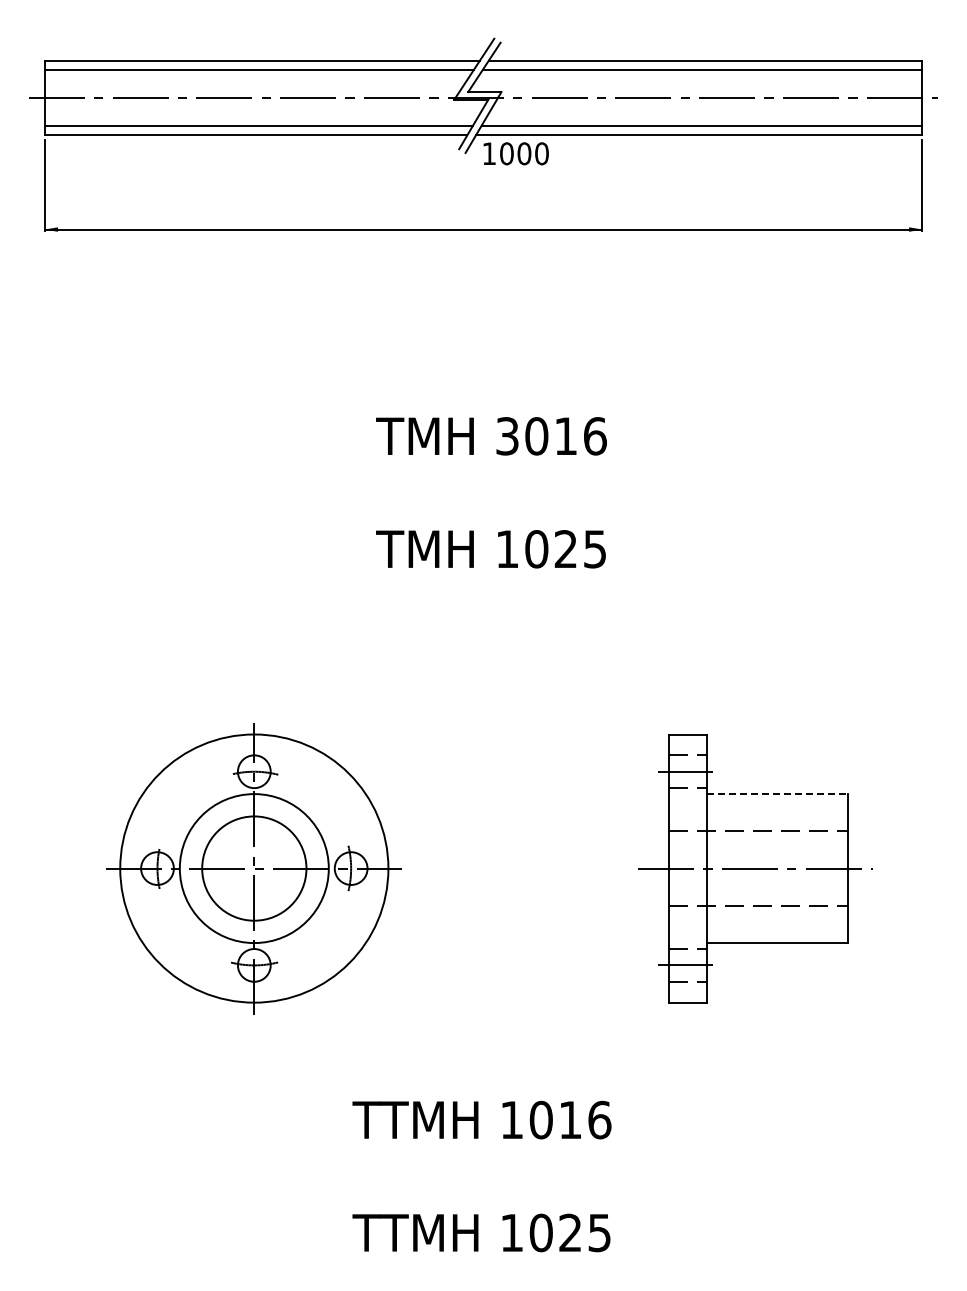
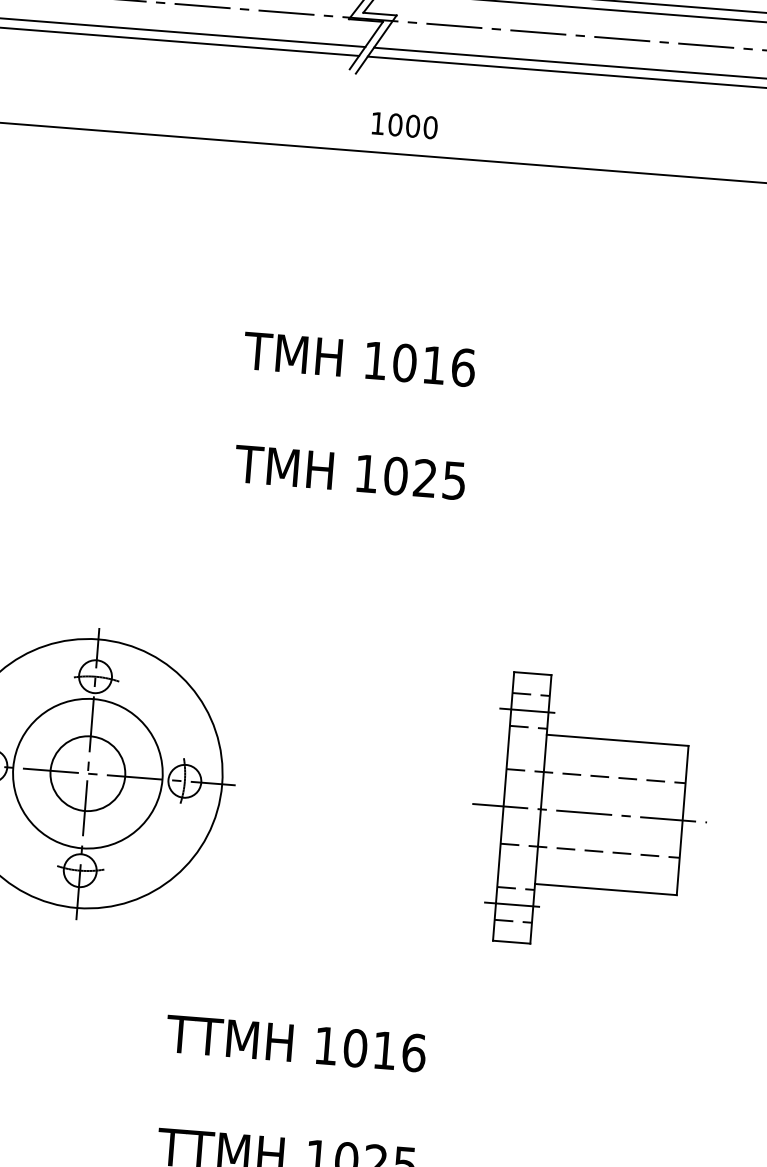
text: (515, 153) -> (404, 125), moved
text: (507, 436) -> (375, 360), 3016 -> 1016
line: (777, 794) -> (617, 740), dashed -> solid
circle: (254, 868) -> (88, 773), size x0.71

